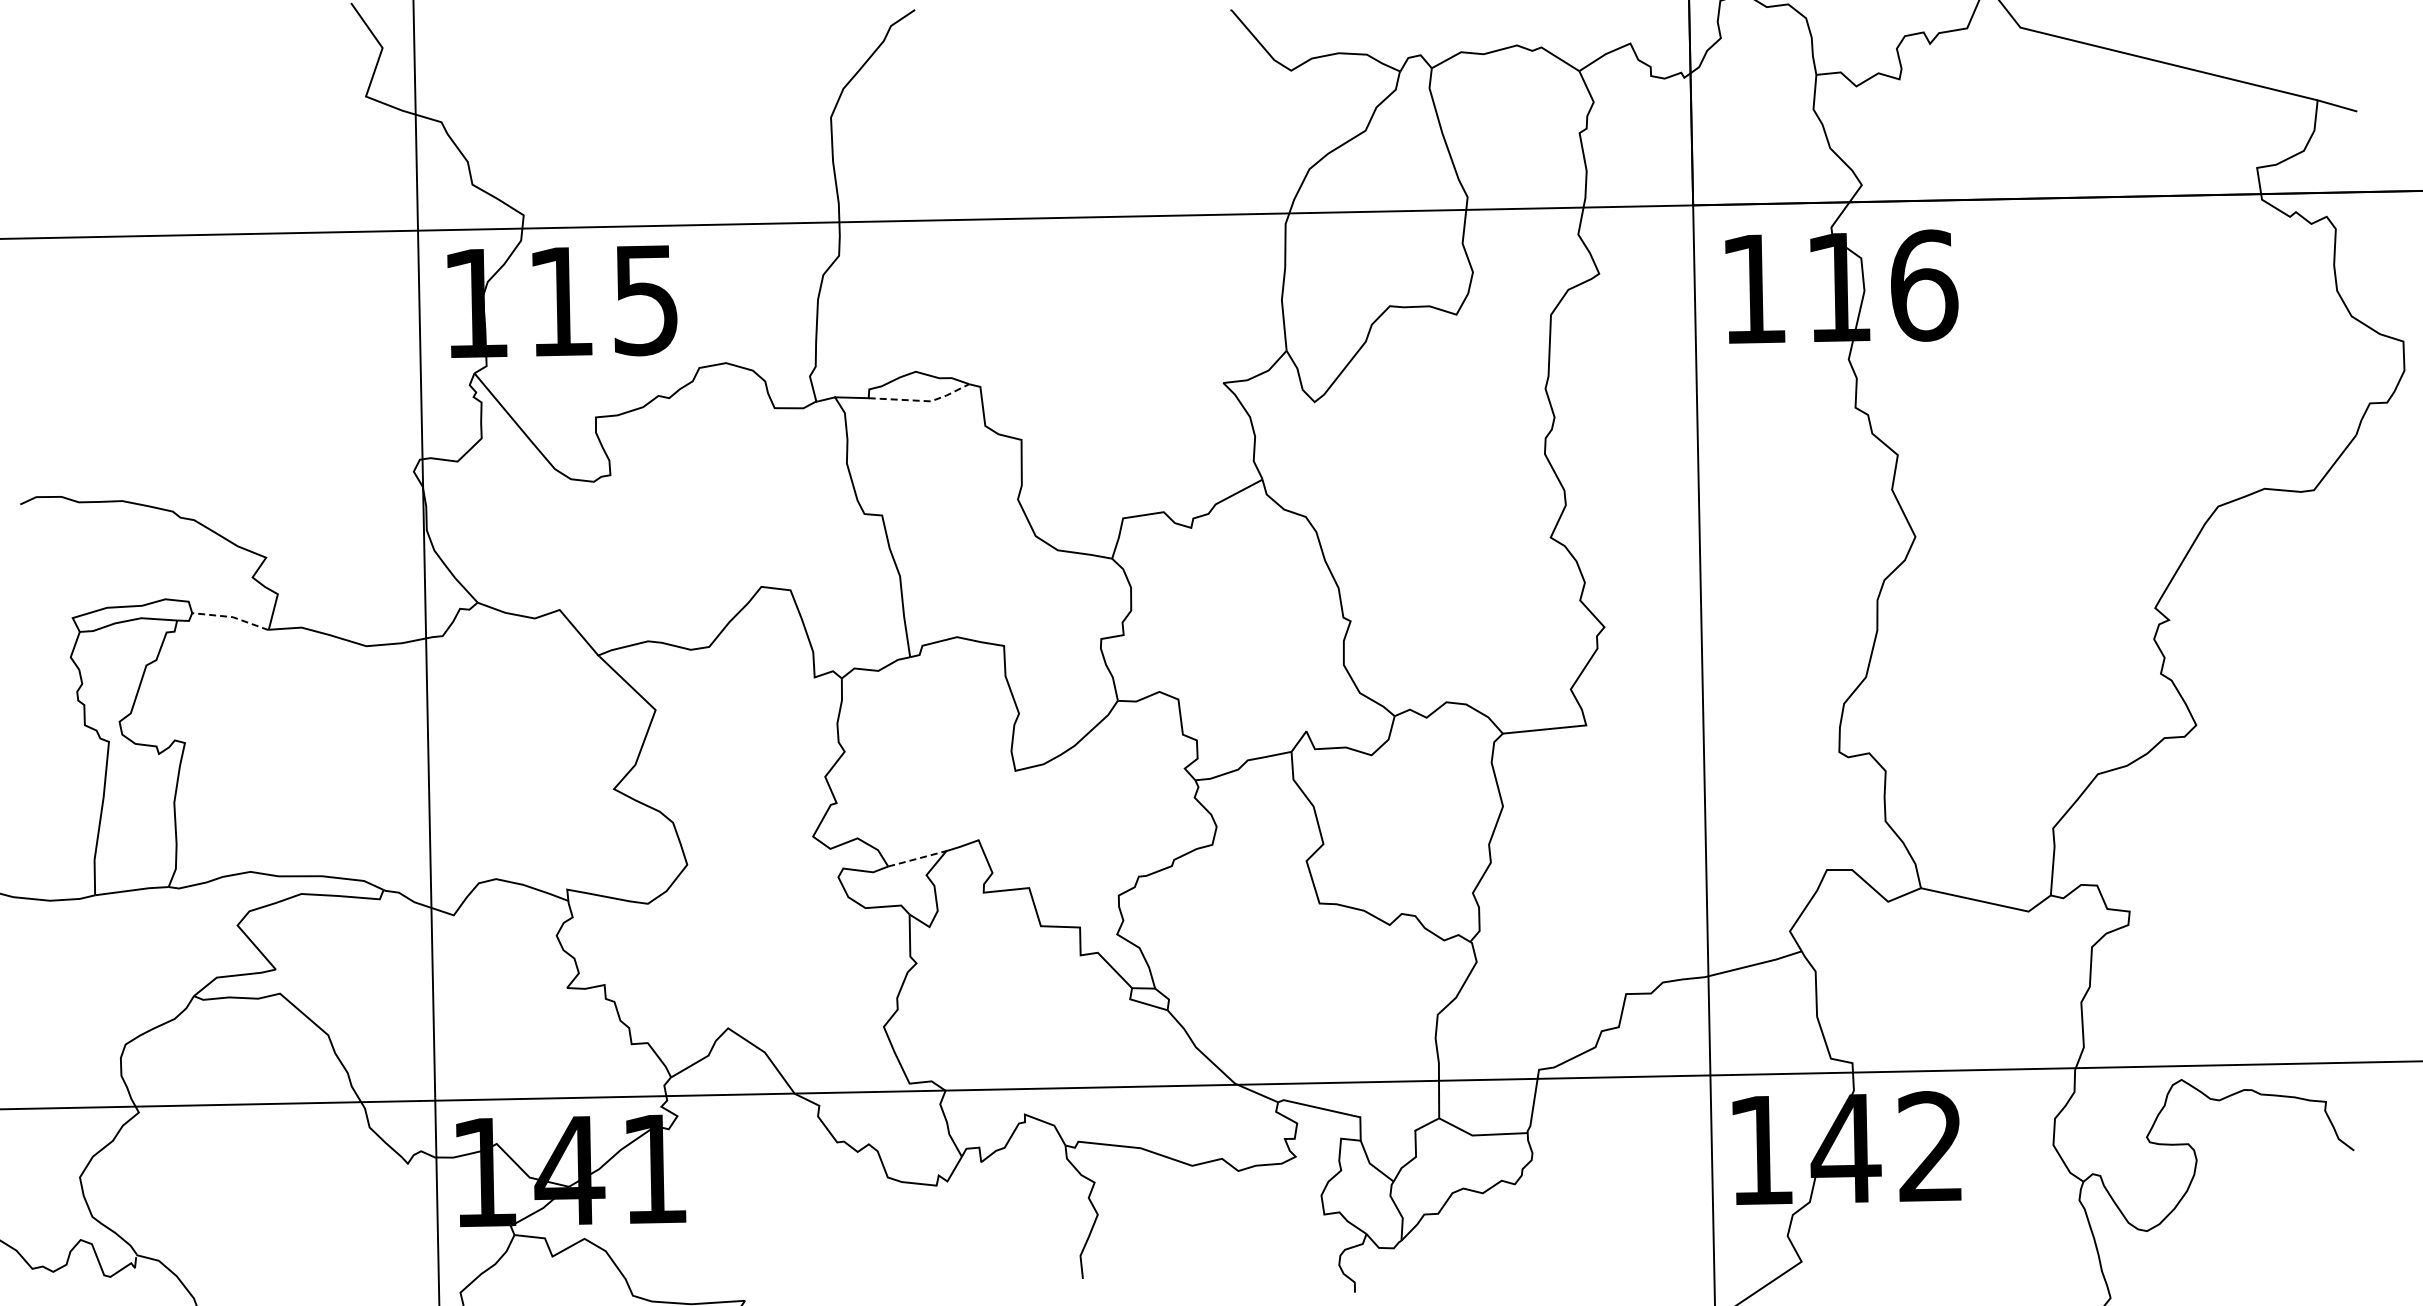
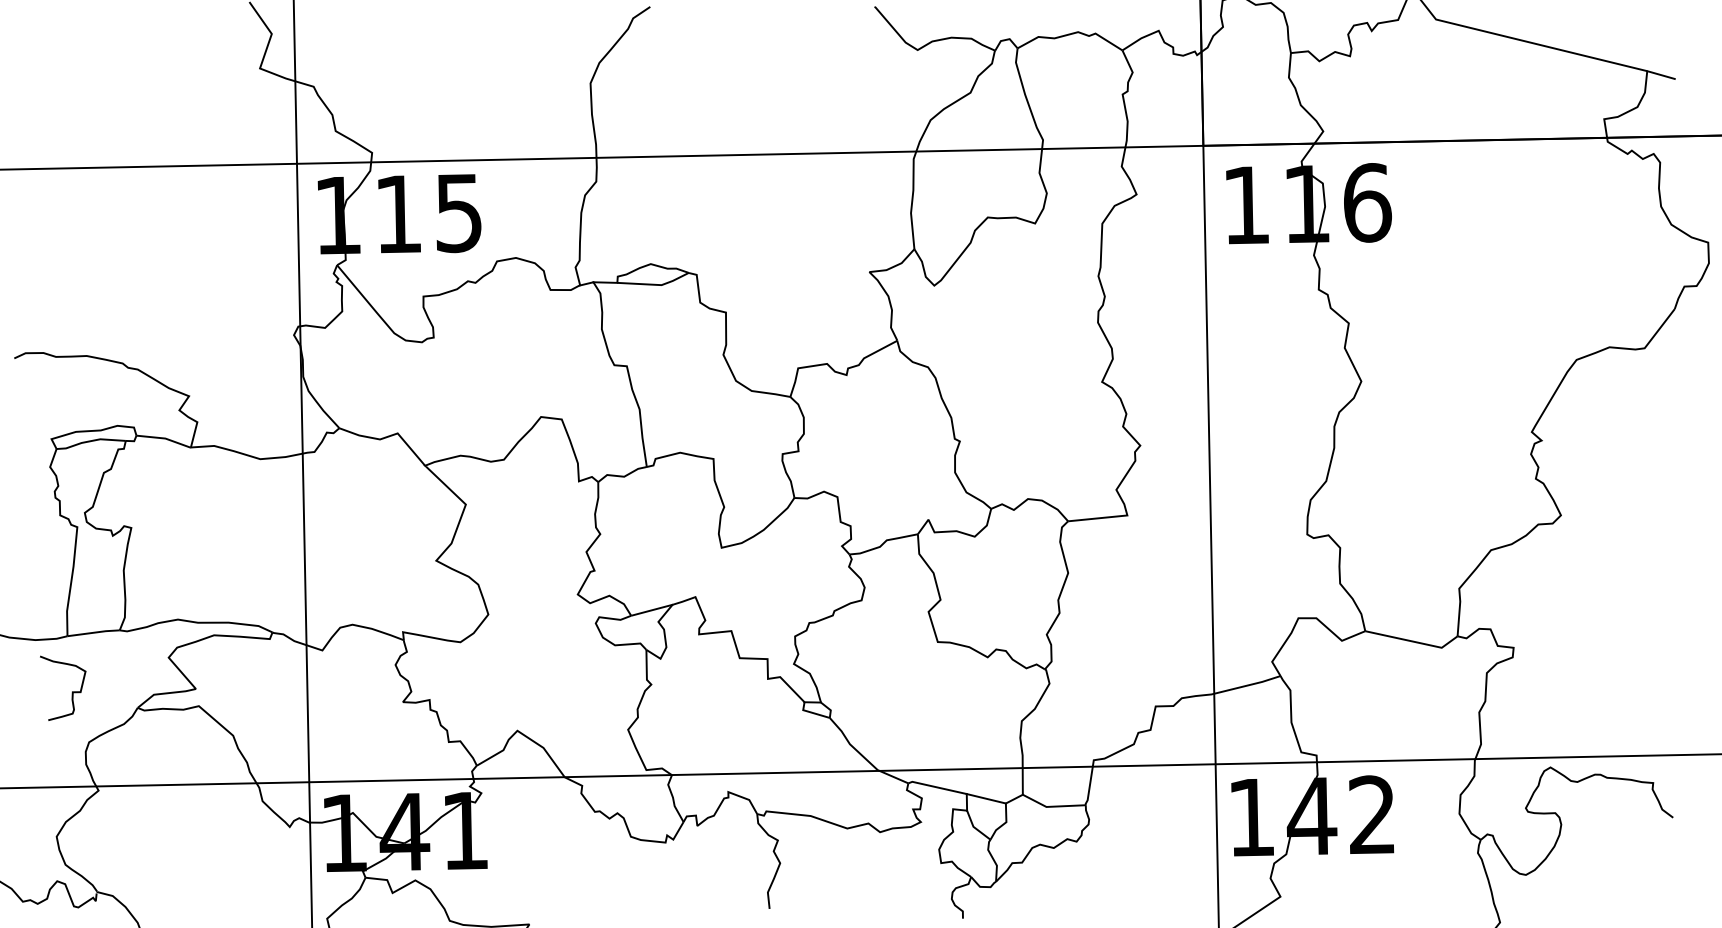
line: (922, 400) -> (655, 284), dashed -> solid
line: (232, 617) -> (165, 438), dashed -> solid
line: (919, 858) -> (653, 610), dashed -> solid
curve: (101, 973) -> (72, 691), added
line: (1387, 1123) -> (986, 798), added

